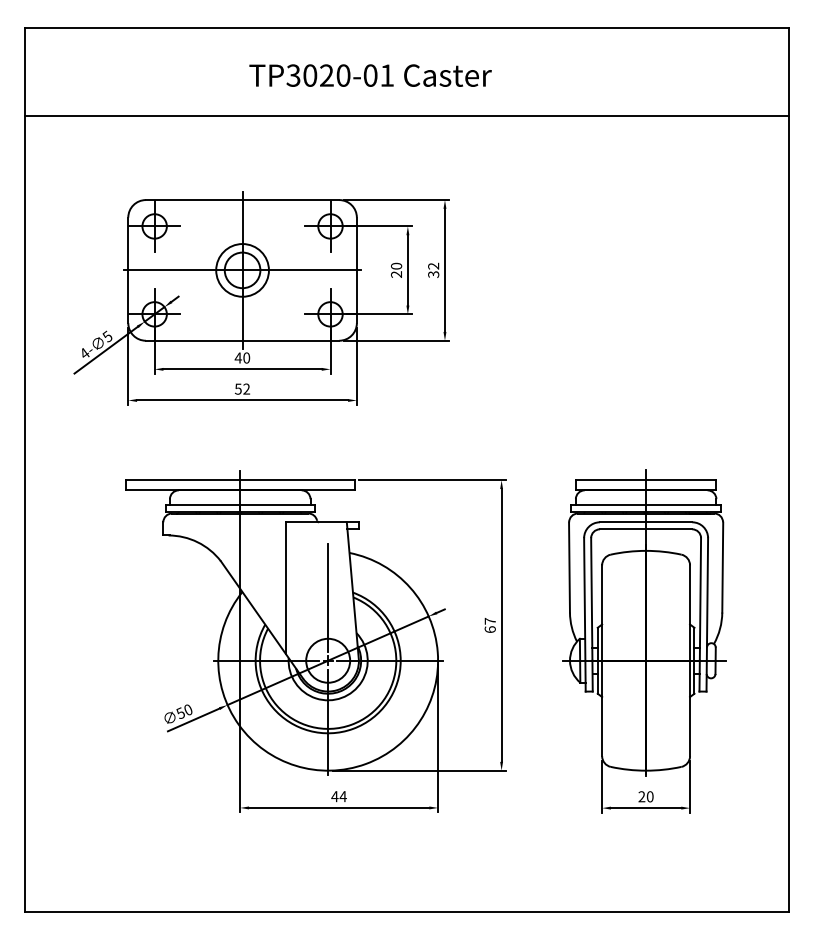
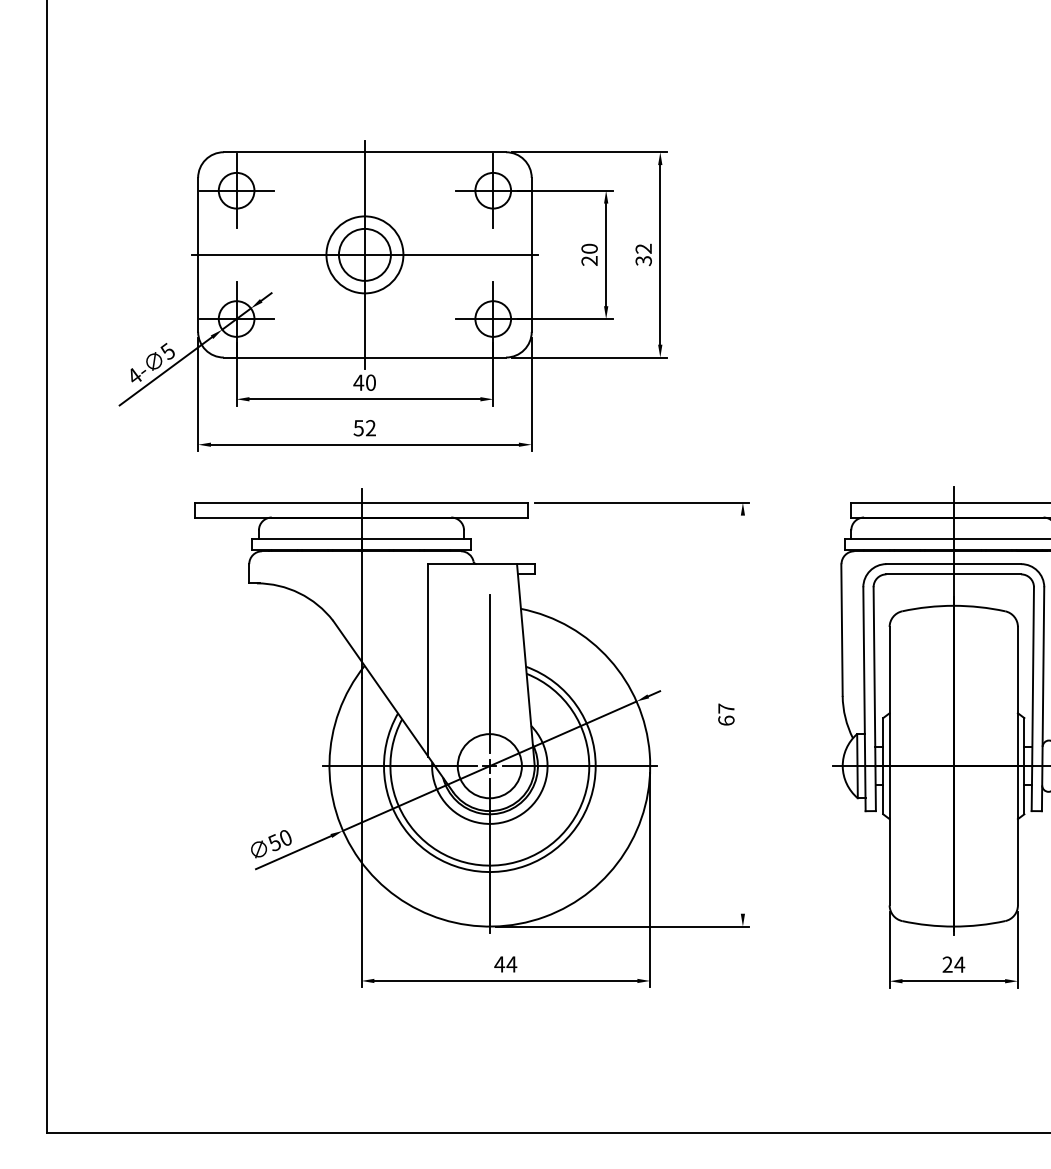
part: (261, 298) -> (392, 295), moved
line: (501, 625) -> (742, 714), removed
text: (649, 796) -> (958, 964), 20 -> 24

